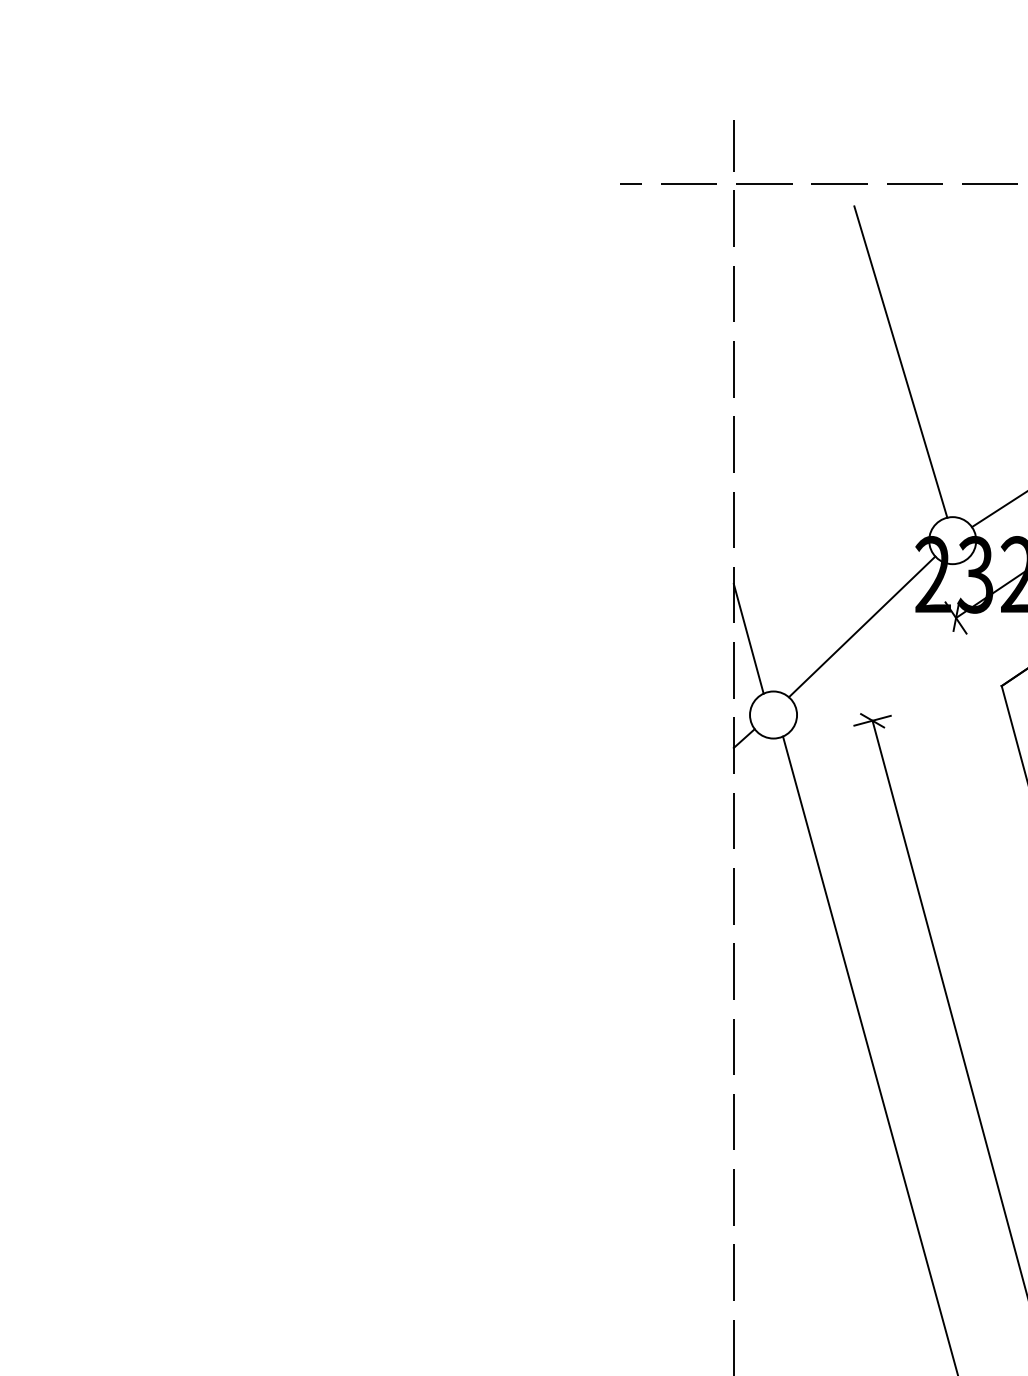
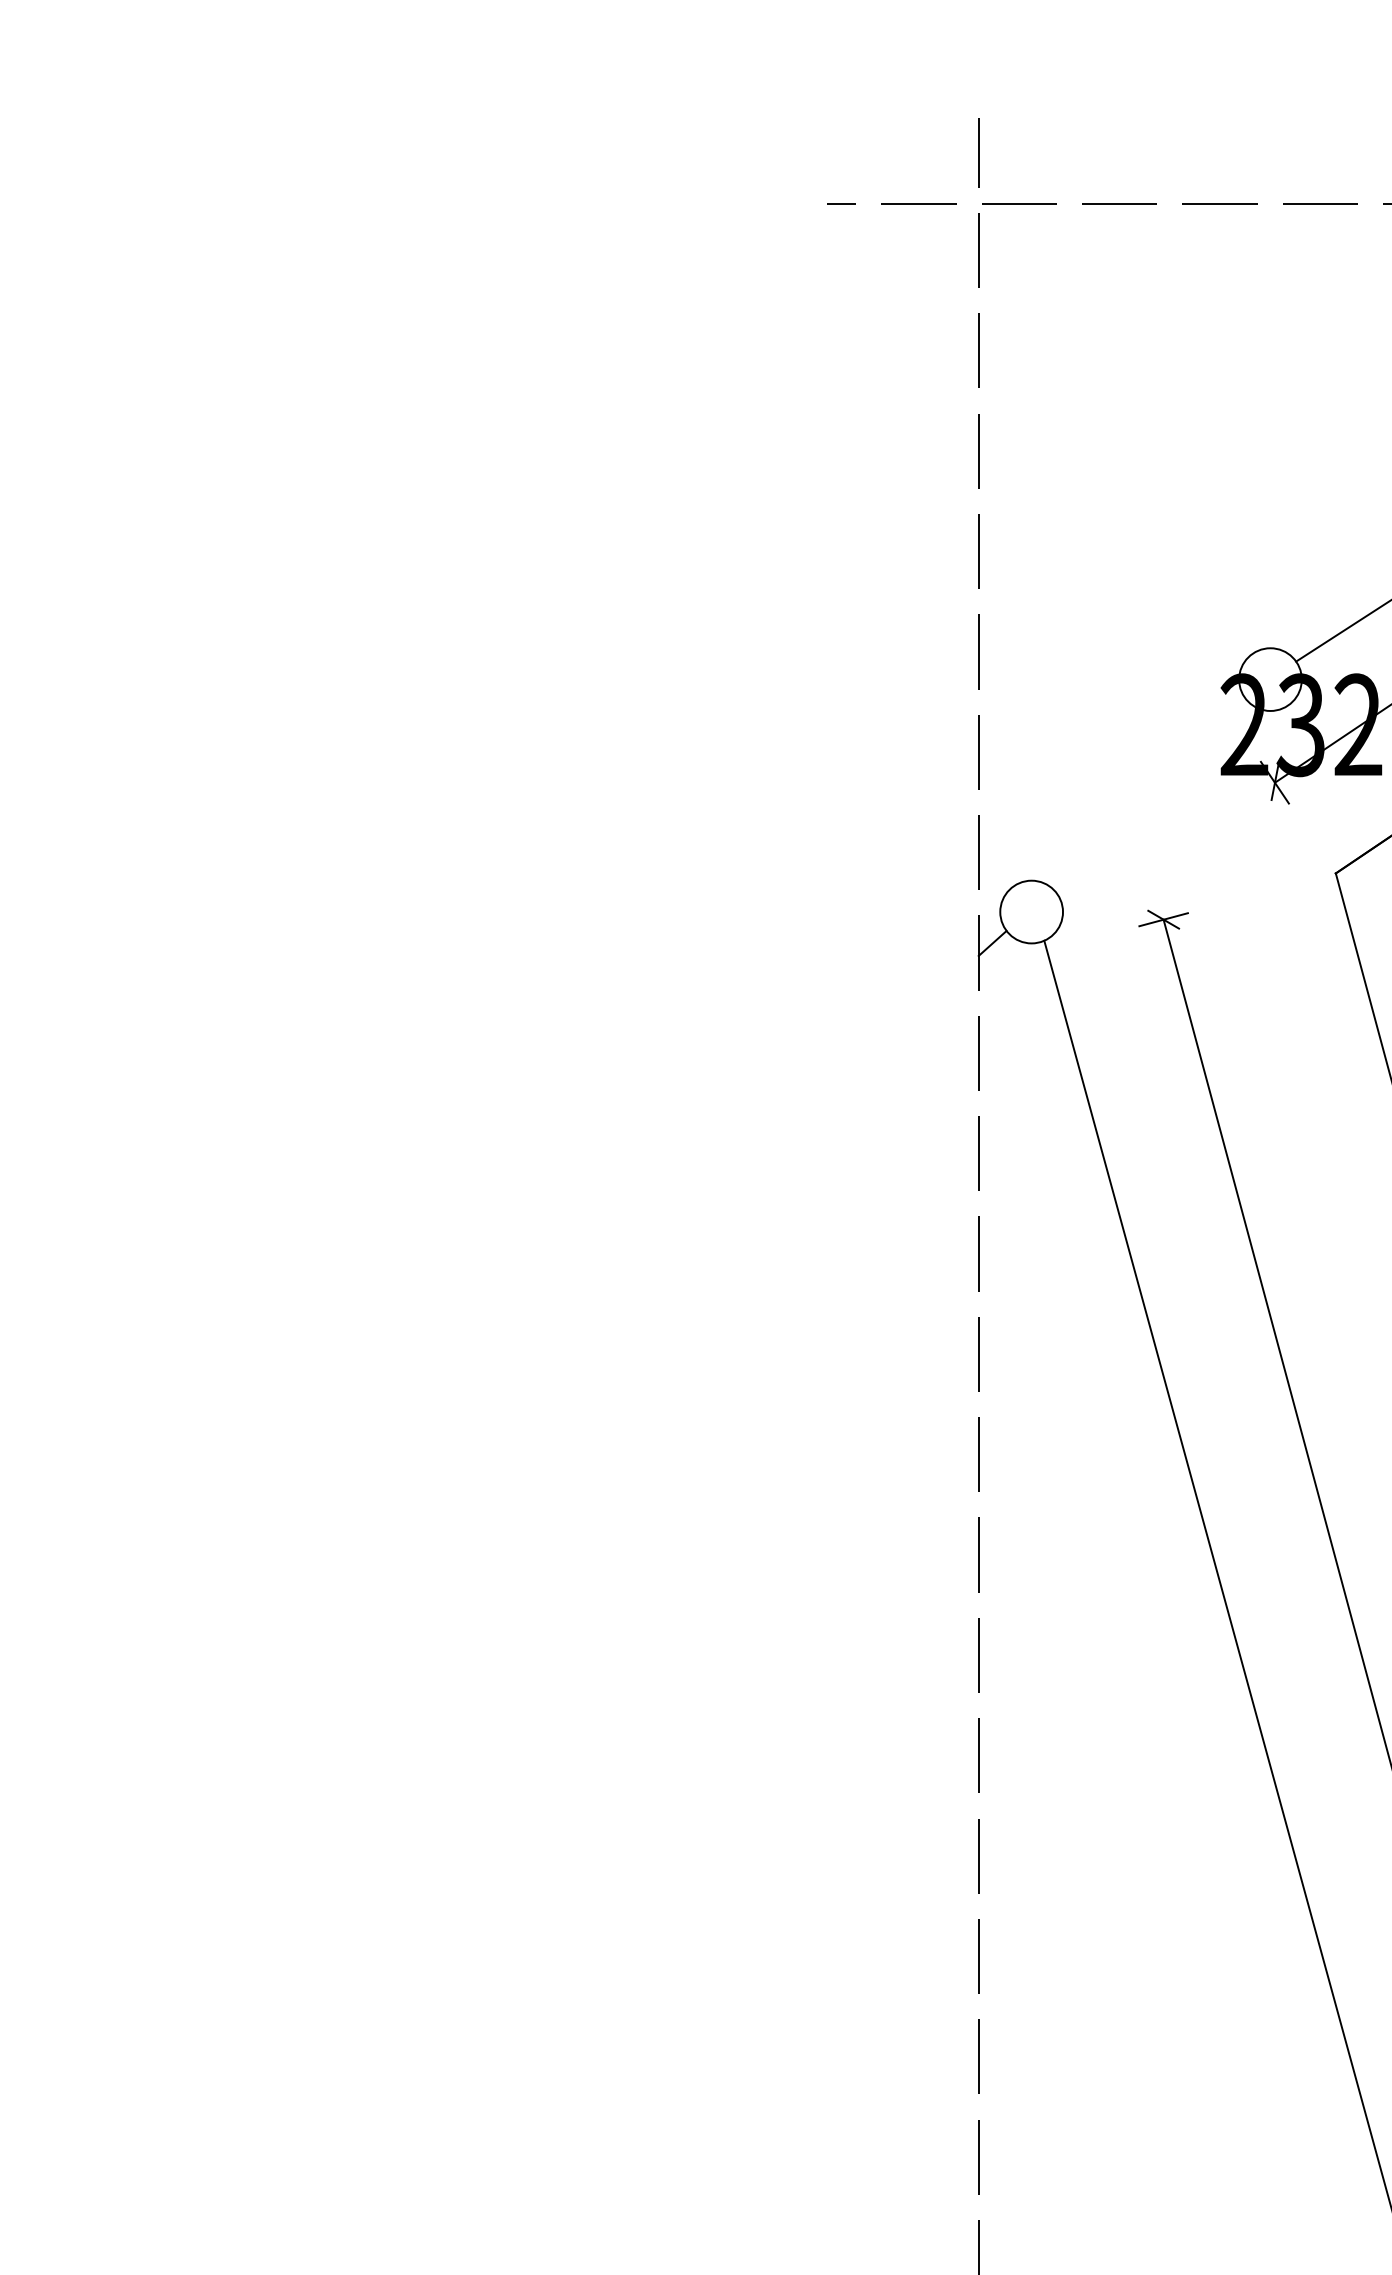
line: (900, 362) -> (1201, 441), removed
line: (861, 626) -> (1149, 794), removed
line: (748, 638) -> (998, 810), removed

